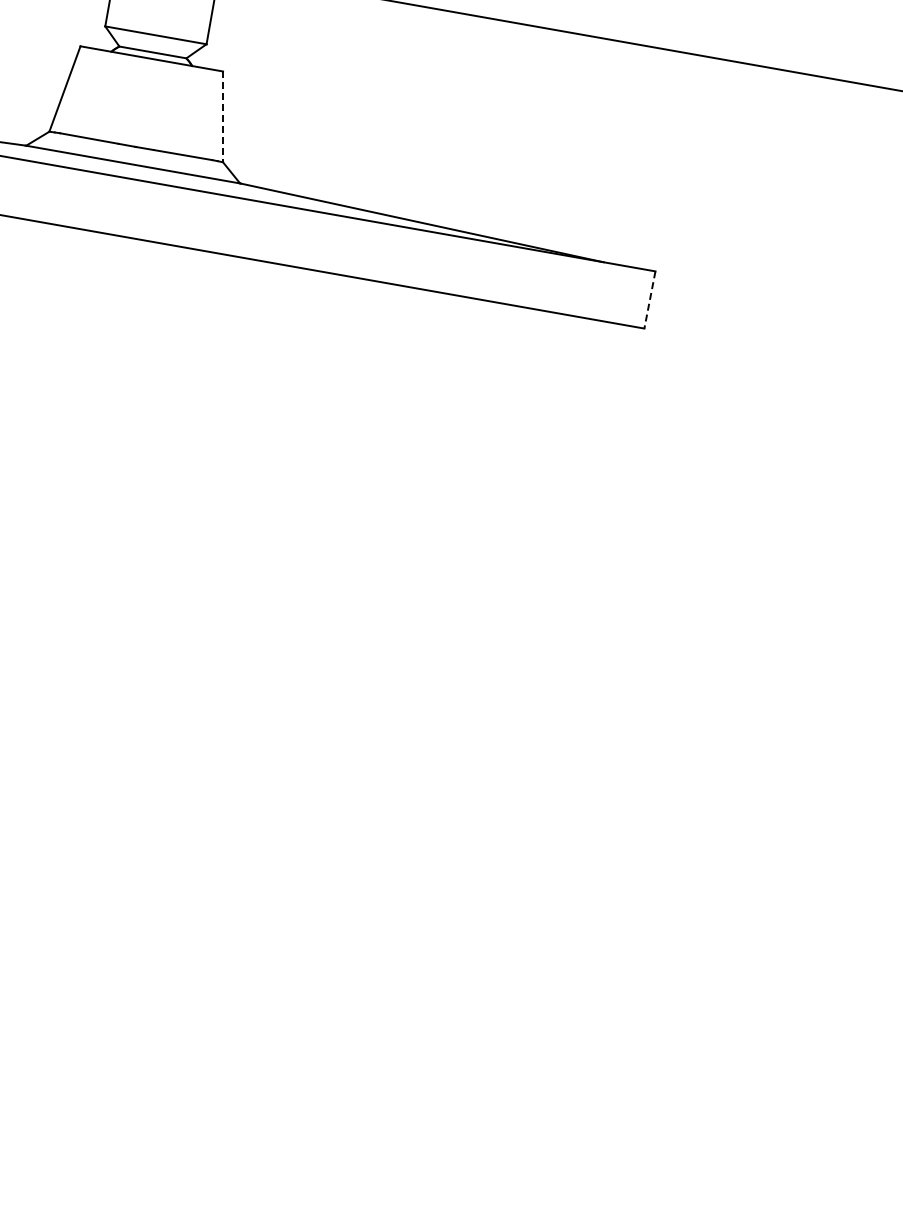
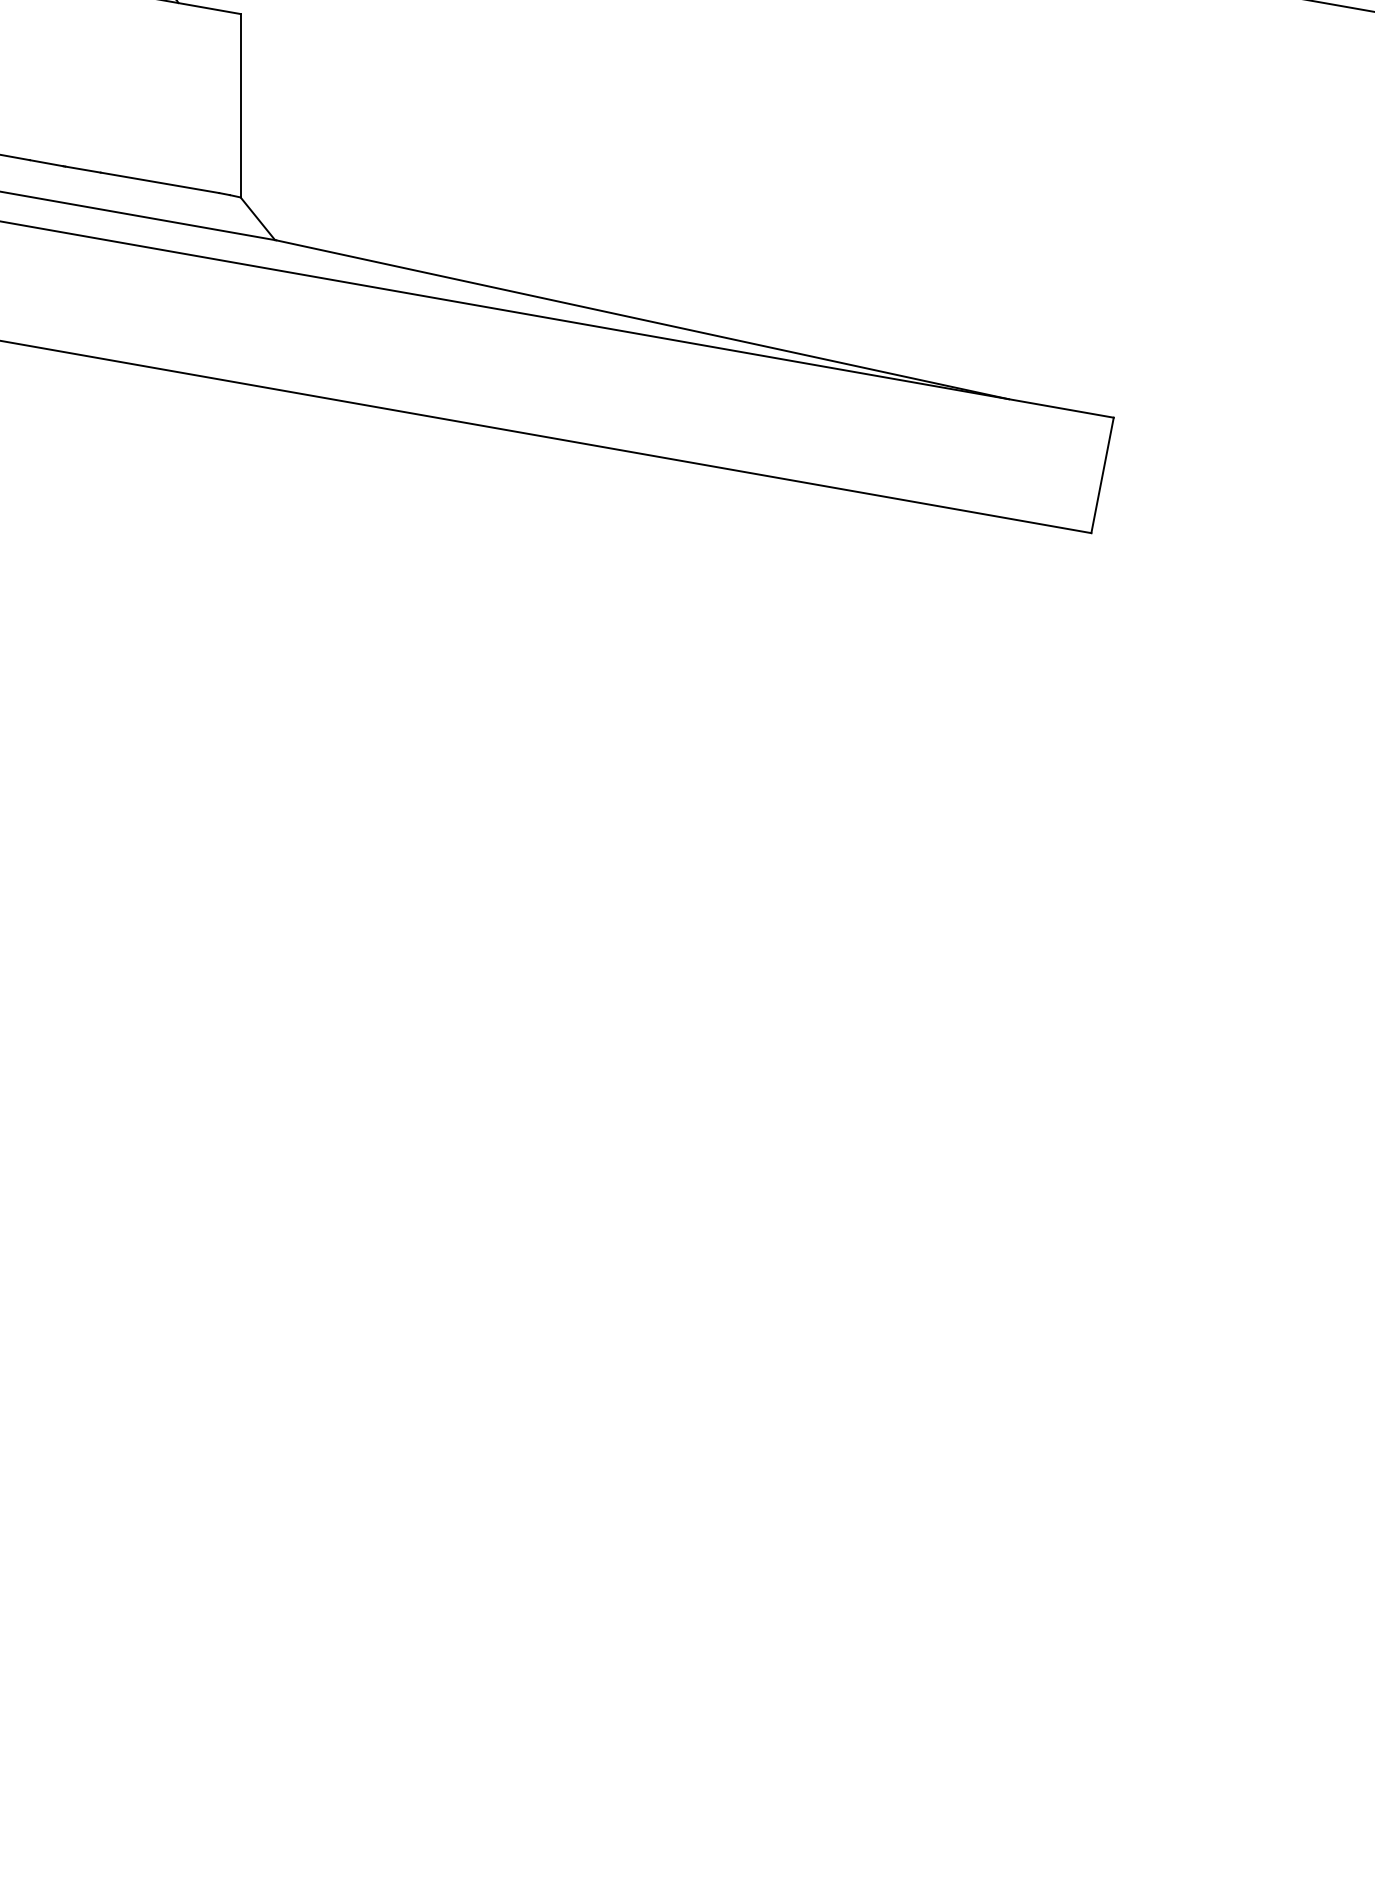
line: (223, 117) -> (241, 106), dashed -> solid
line: (649, 300) -> (1101, 476), dashed -> solid

